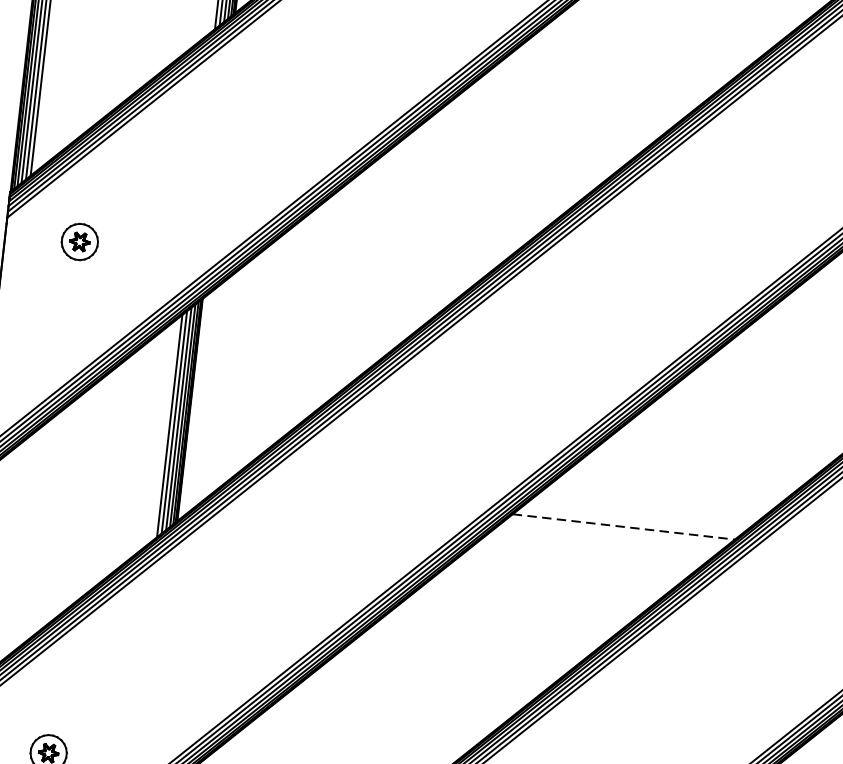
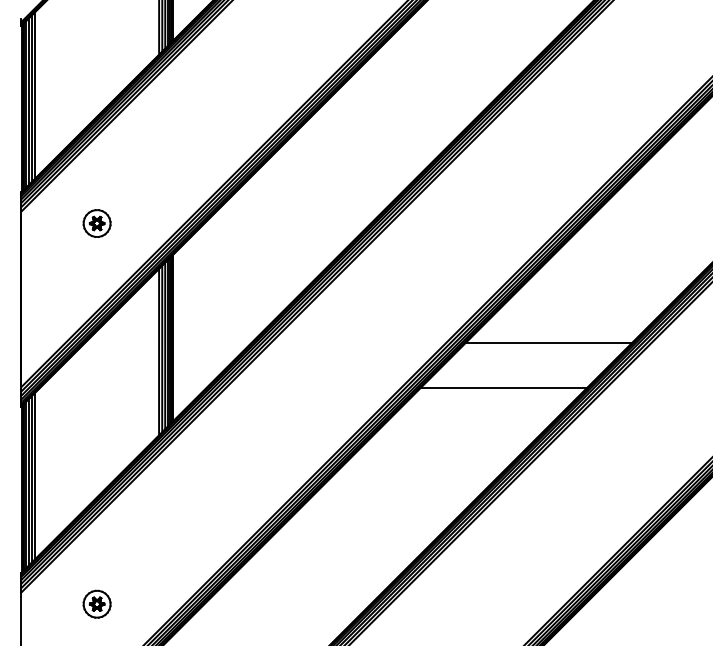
part: (79, 241) -> (96, 223), moved
line: (690, 473) -> (548, 343), added
line: (623, 527) -> (503, 388), dashed -> solid

